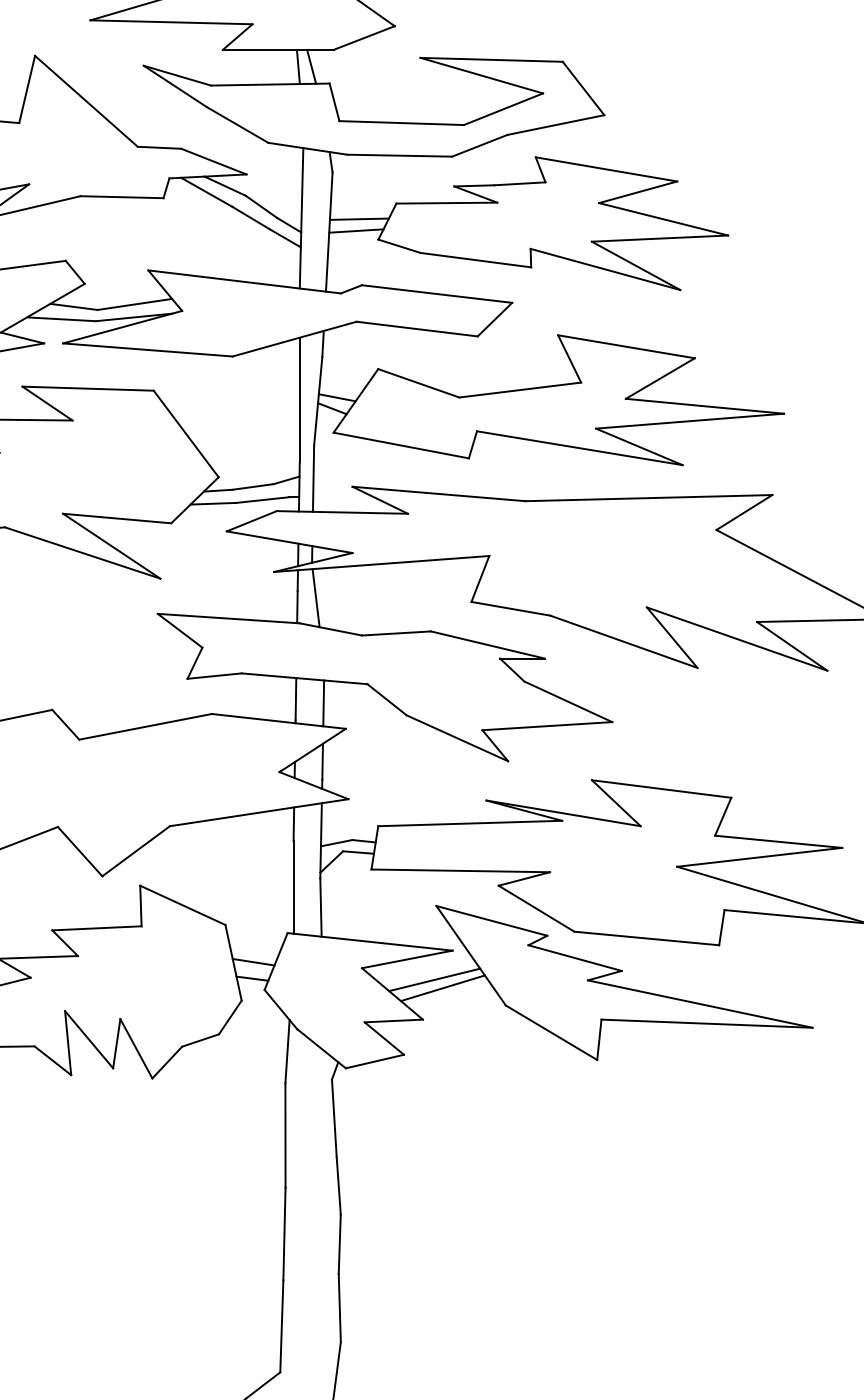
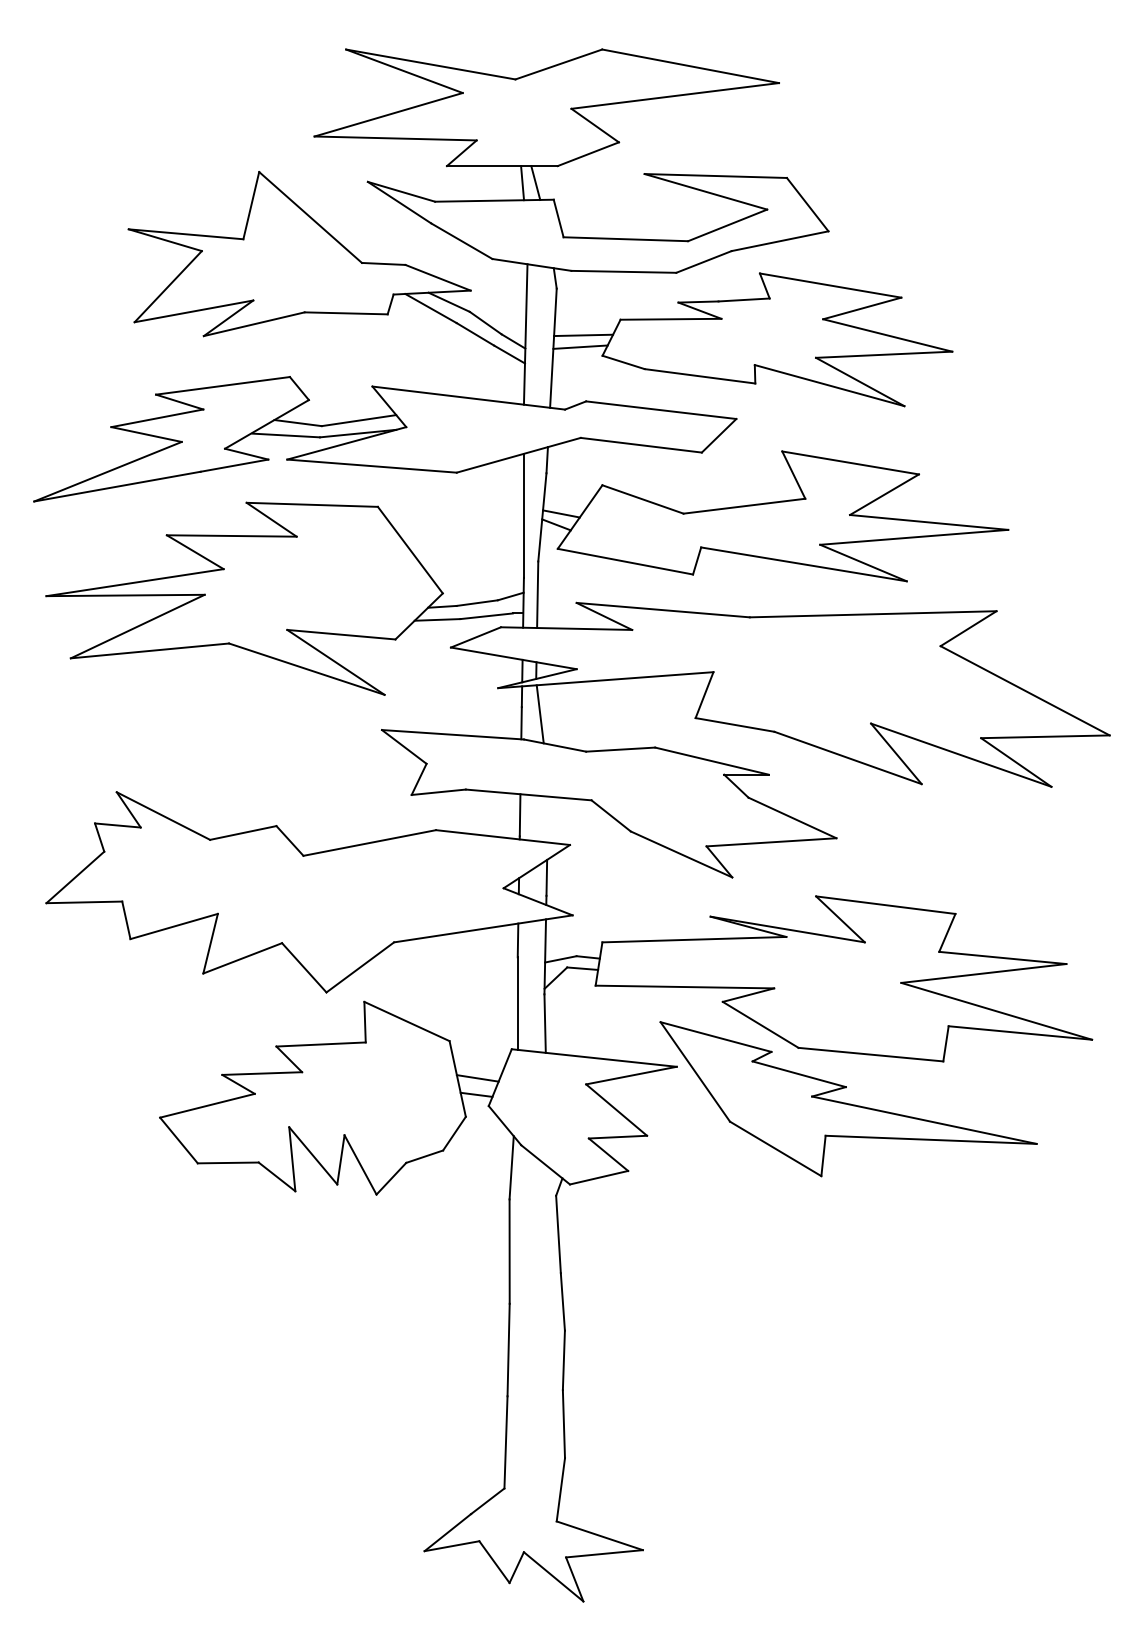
line: (323, 703) -> (547, 819), removed
line: (434, 979) -> (658, 1095), removed
line: (443, 988) -> (667, 1104), removed

